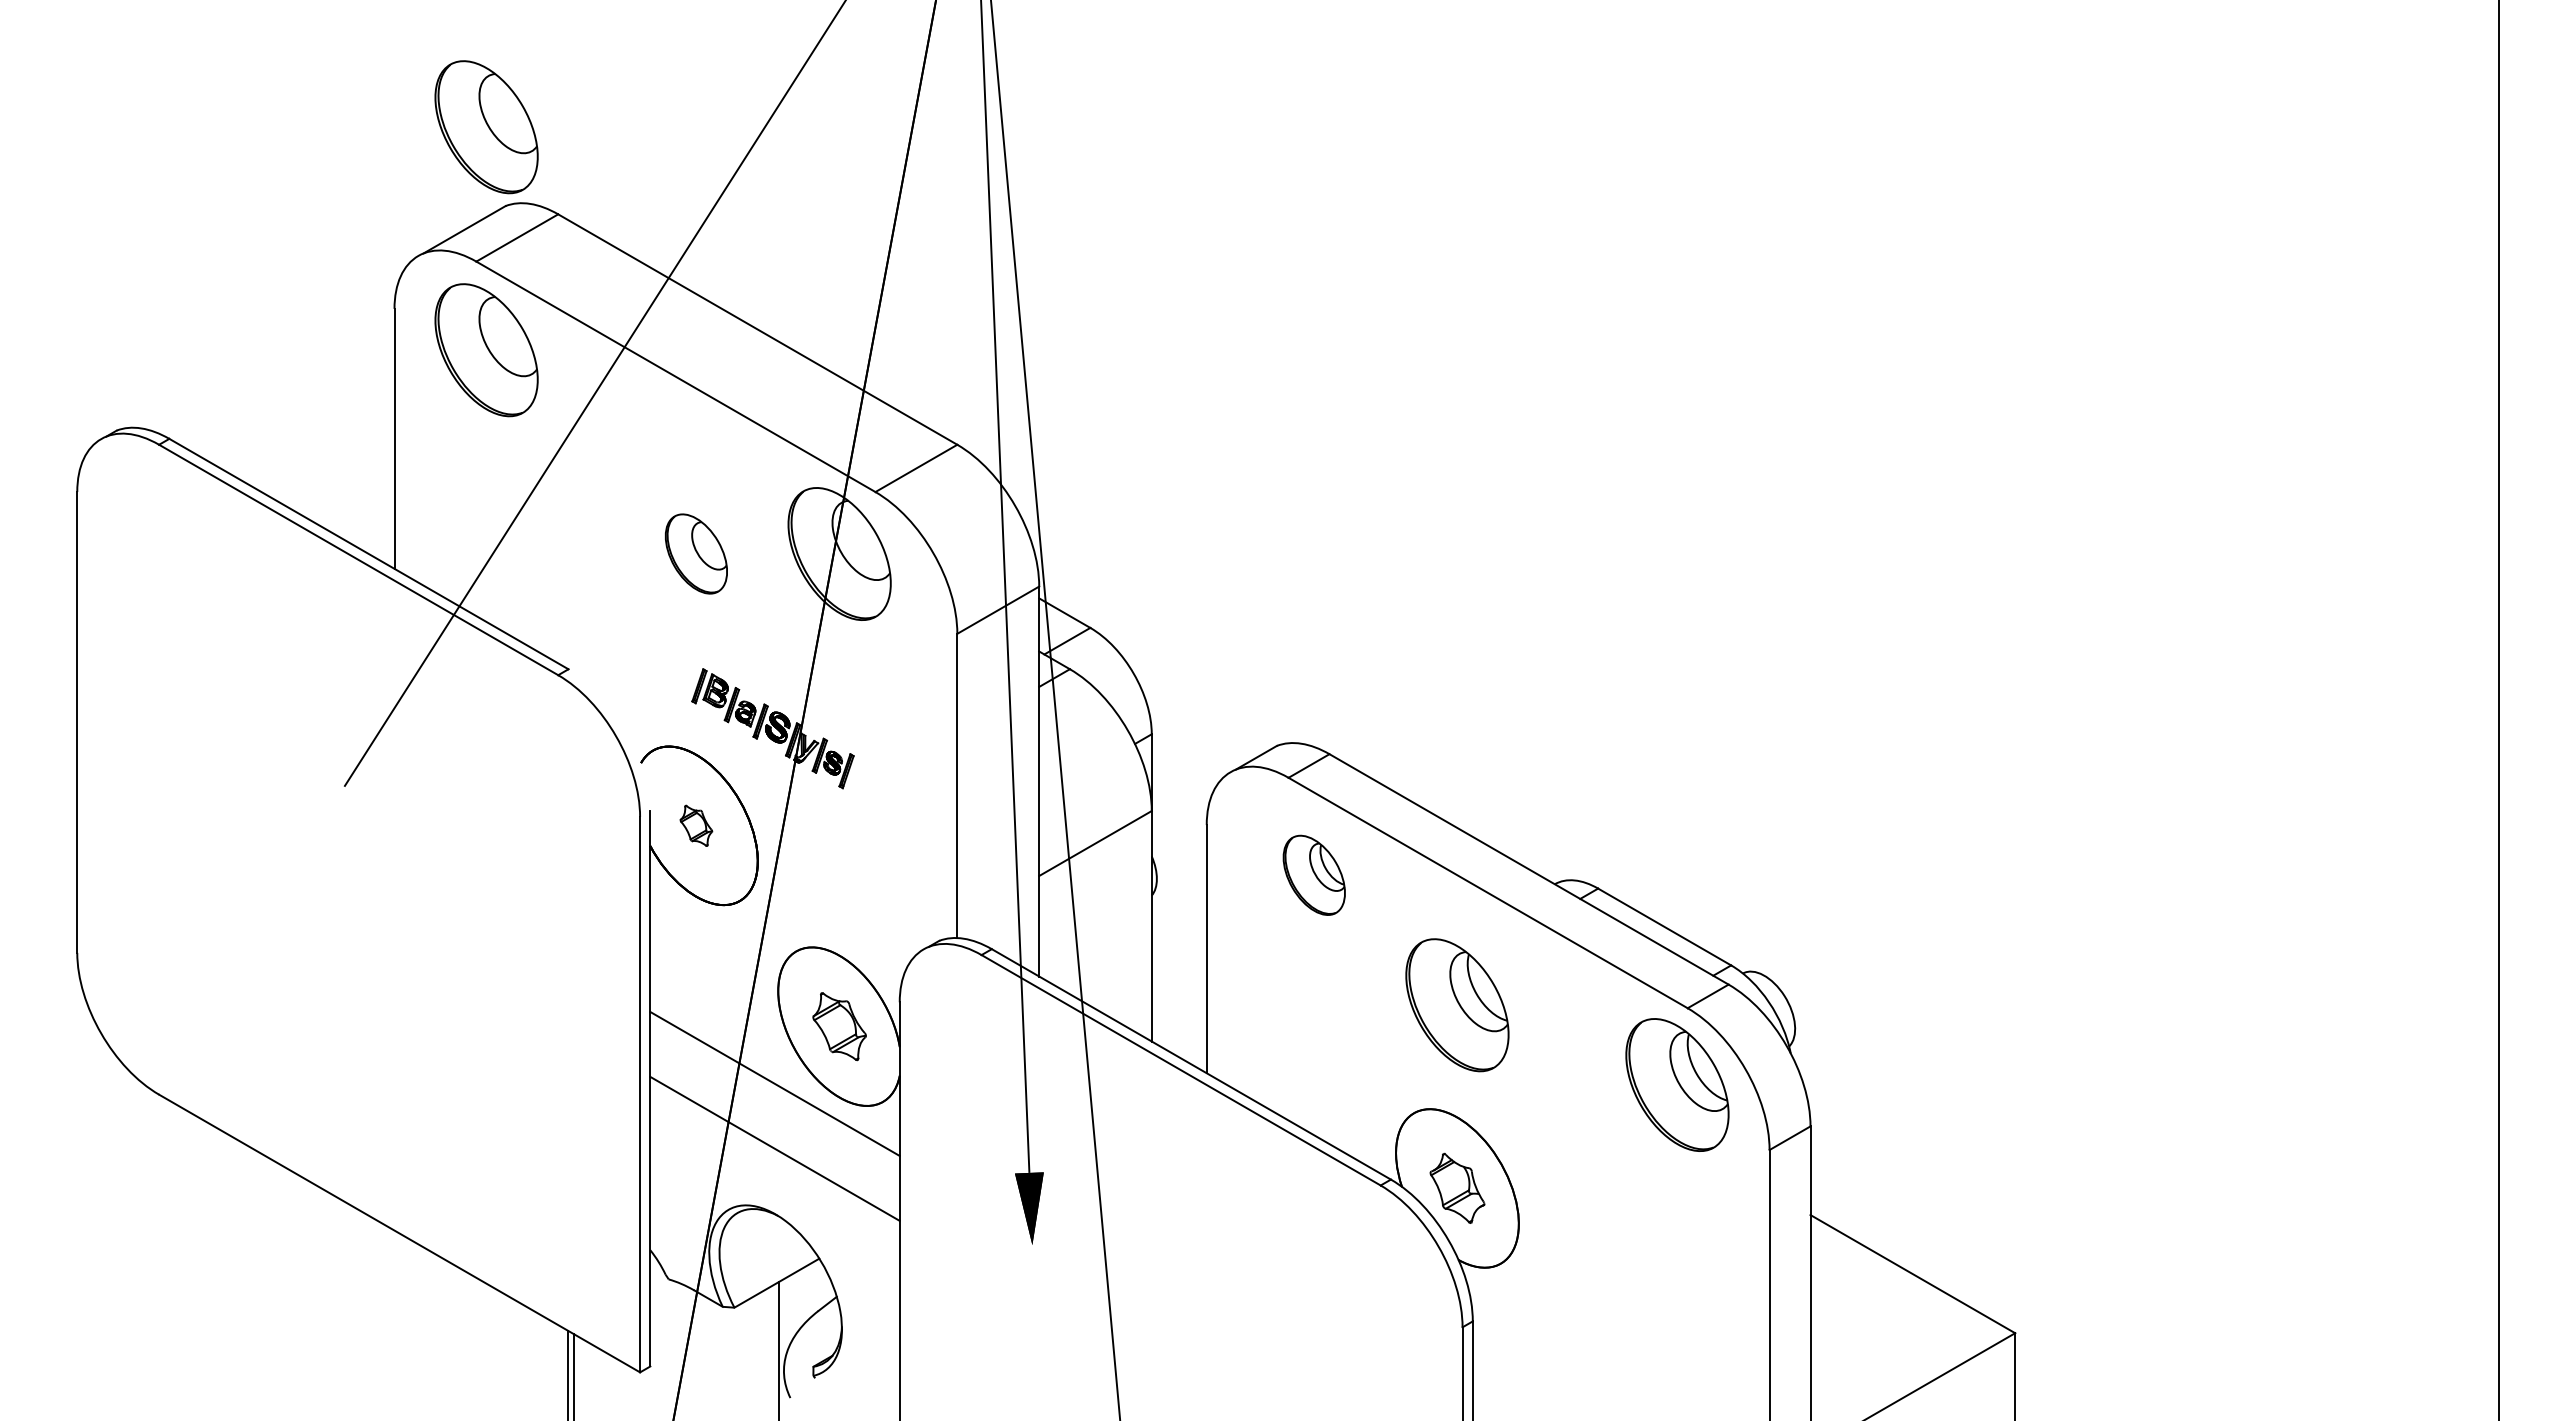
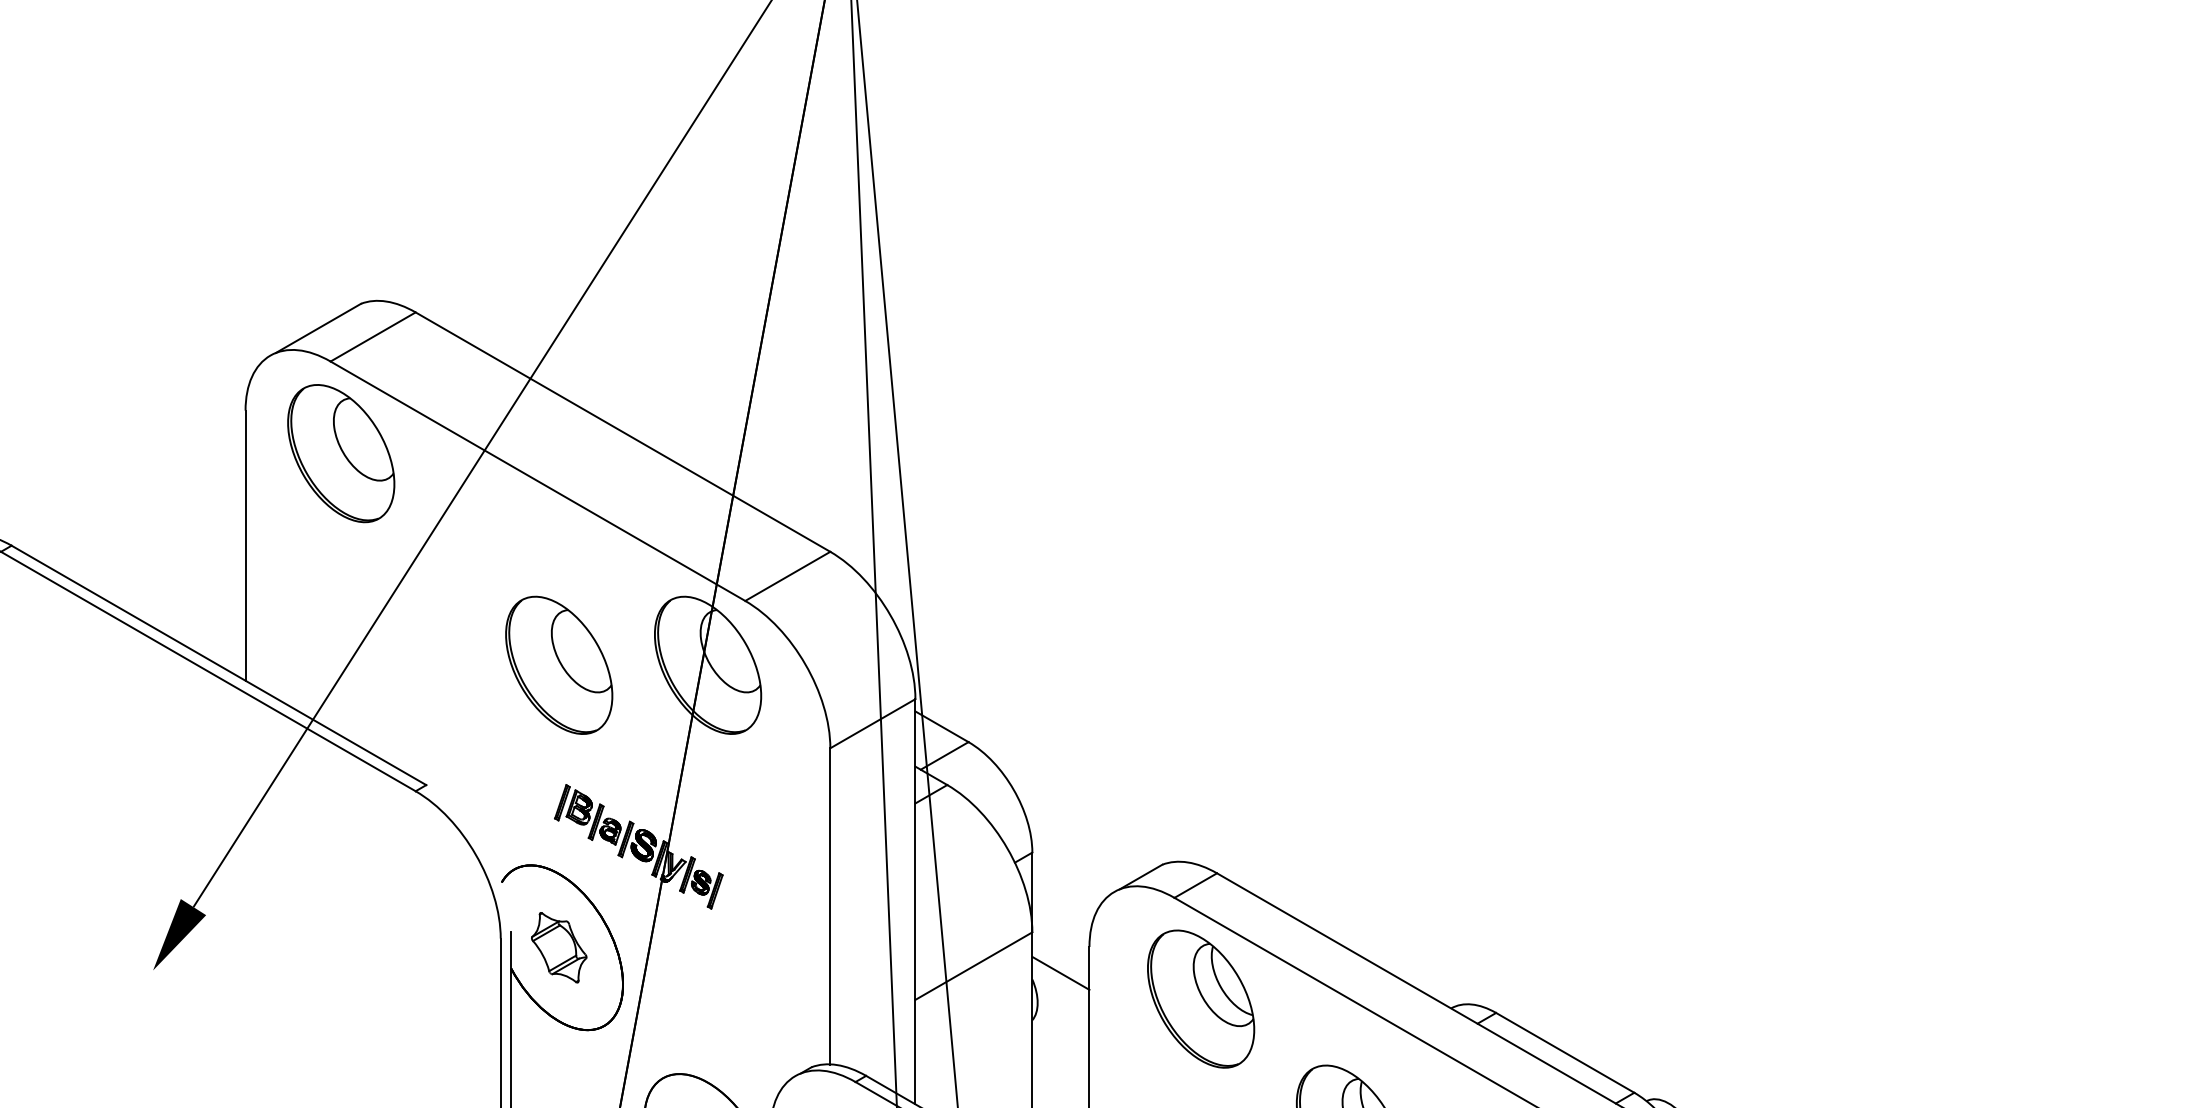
part: (486, 127) -> (341, 222), removed
part: (696, 553) -> (559, 664), size x1.67
fill: (330, 812) -> (179, 933), added
part: (696, 825) -> (559, 947), size x1.67
line: (1178, 850) -> (1060, 973), added
part: (1314, 875) -> (1201, 999), size x1.67

